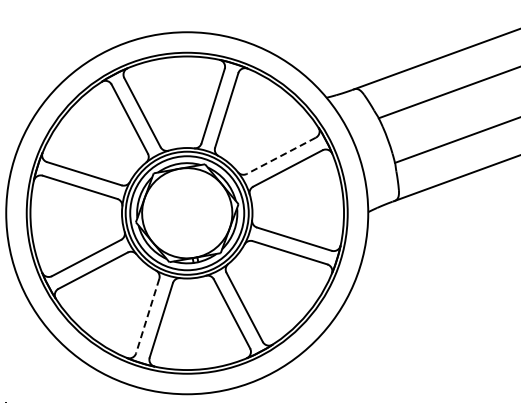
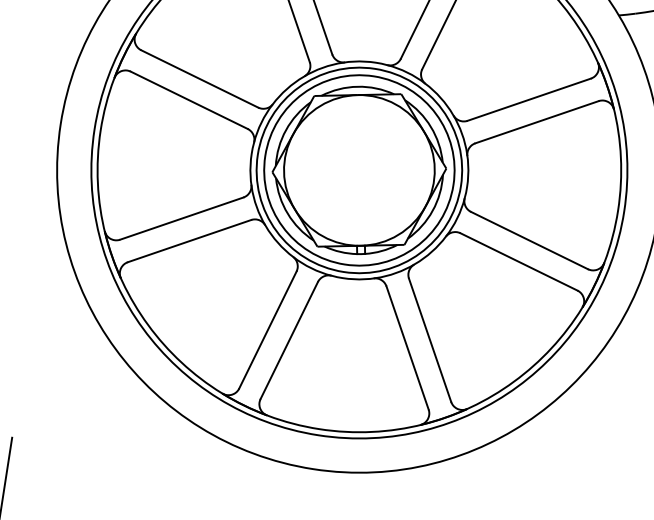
line: (281, 155) -> (529, 99), dashed -> solid
line: (147, 316) -> (267, 330), dashed -> solid

